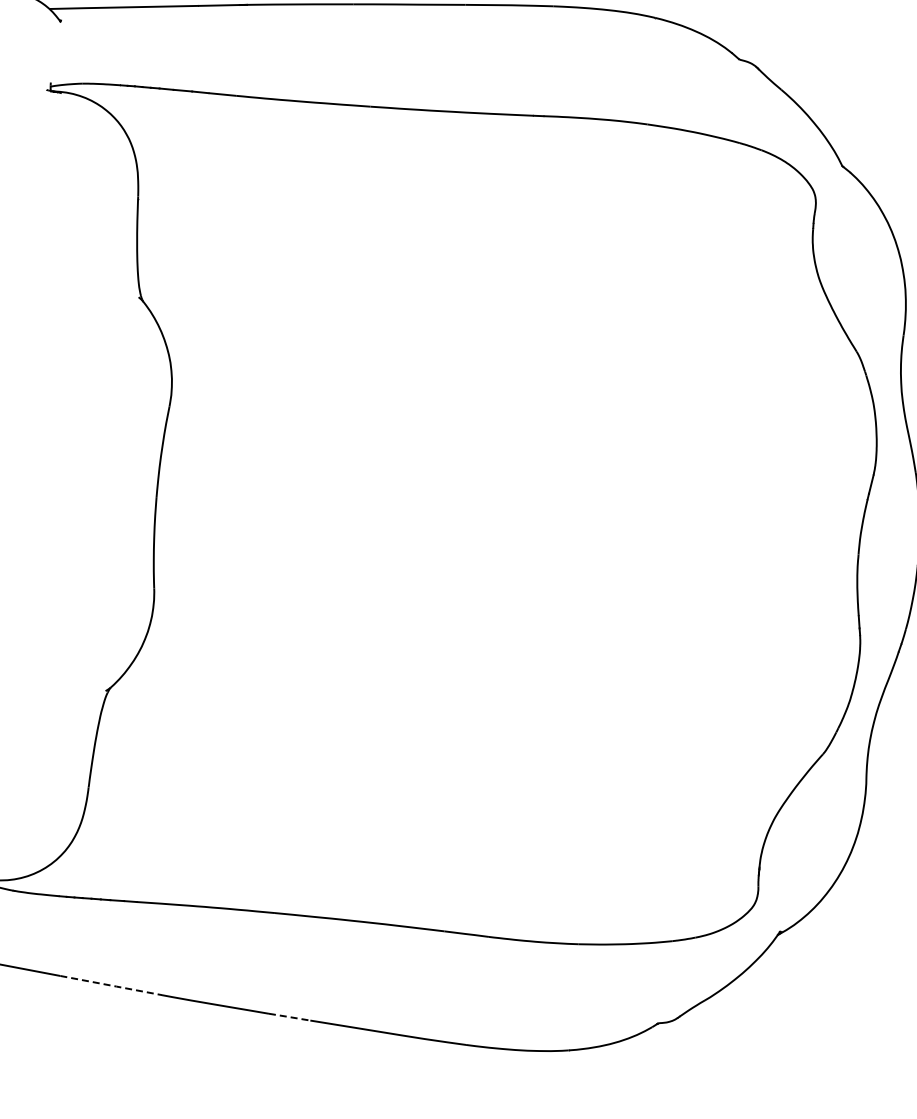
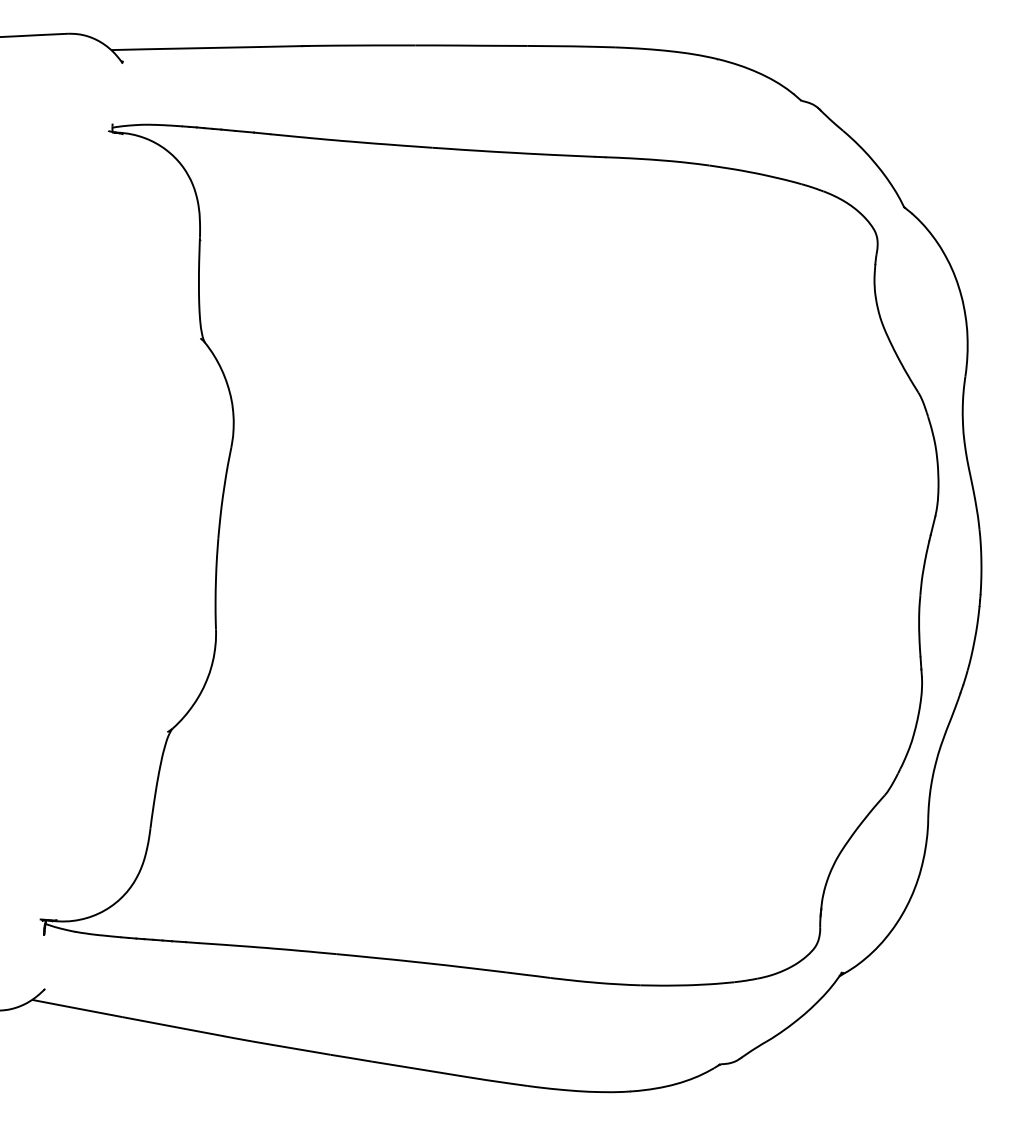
line: (111, 985) -> (173, 1026), dashed -> solid
line: (289, 1017) -> (351, 1058), dashed -> solid

